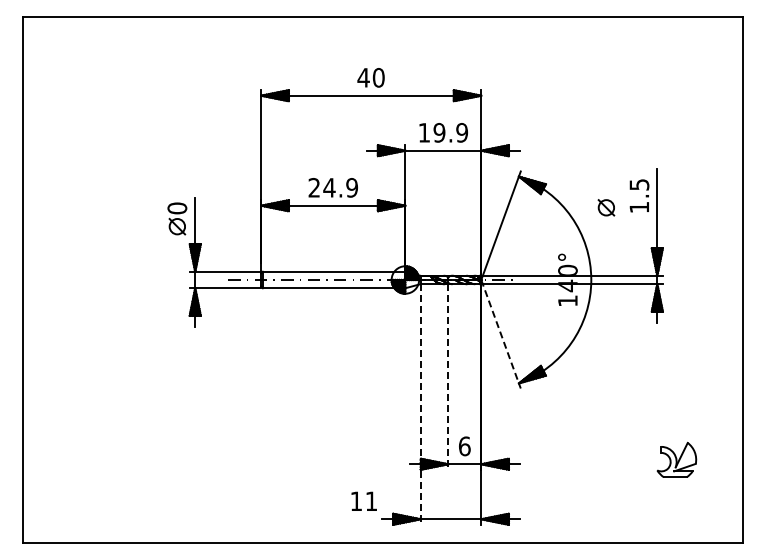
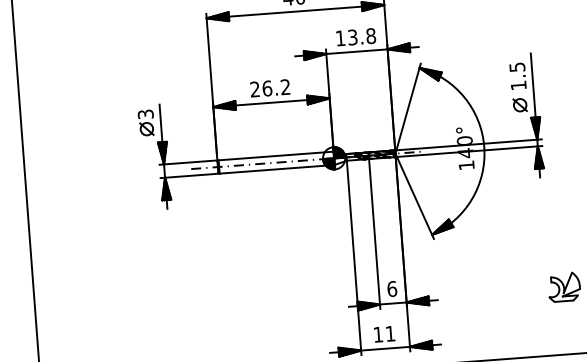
text: (450, 132) -> (361, 36), 19.9 -> 13.8
text: (340, 187) -> (276, 87), 24.9 -> 26.2
part: (606, 207) -> (520, 104), moved
text: (177, 208) -> (145, 114), 0 -> 3
line: (501, 334) -> (415, 196), dashed -> solid
line: (448, 376) -> (374, 233), dashed -> solid
line: (420, 404) -> (353, 257), dashed -> solid
text: (363, 500) -> (383, 333), moved

